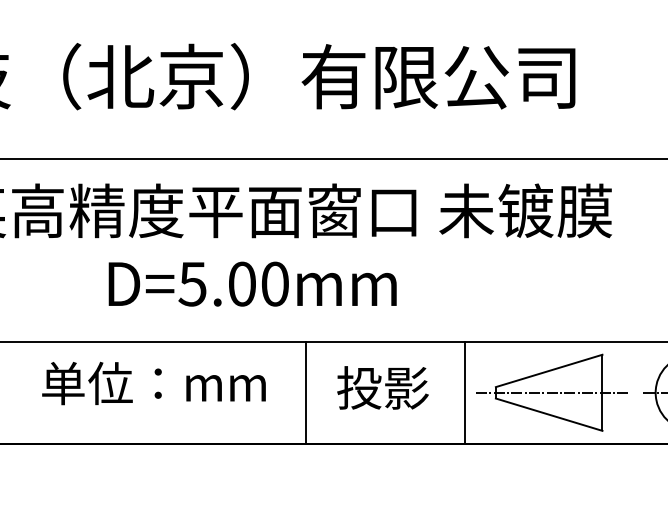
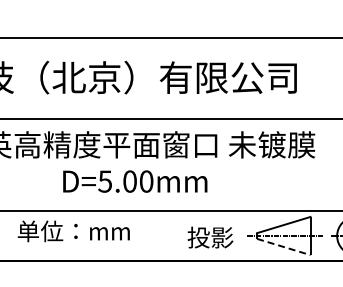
text: (153, 383) -> (73, 231), moved
text: (382, 387) -> (210, 237), moved
line: (307, 391) -> (162, 235), removed
line: (464, 391) -> (241, 235), removed
line: (548, 413) -> (283, 246), solid -> dashed

